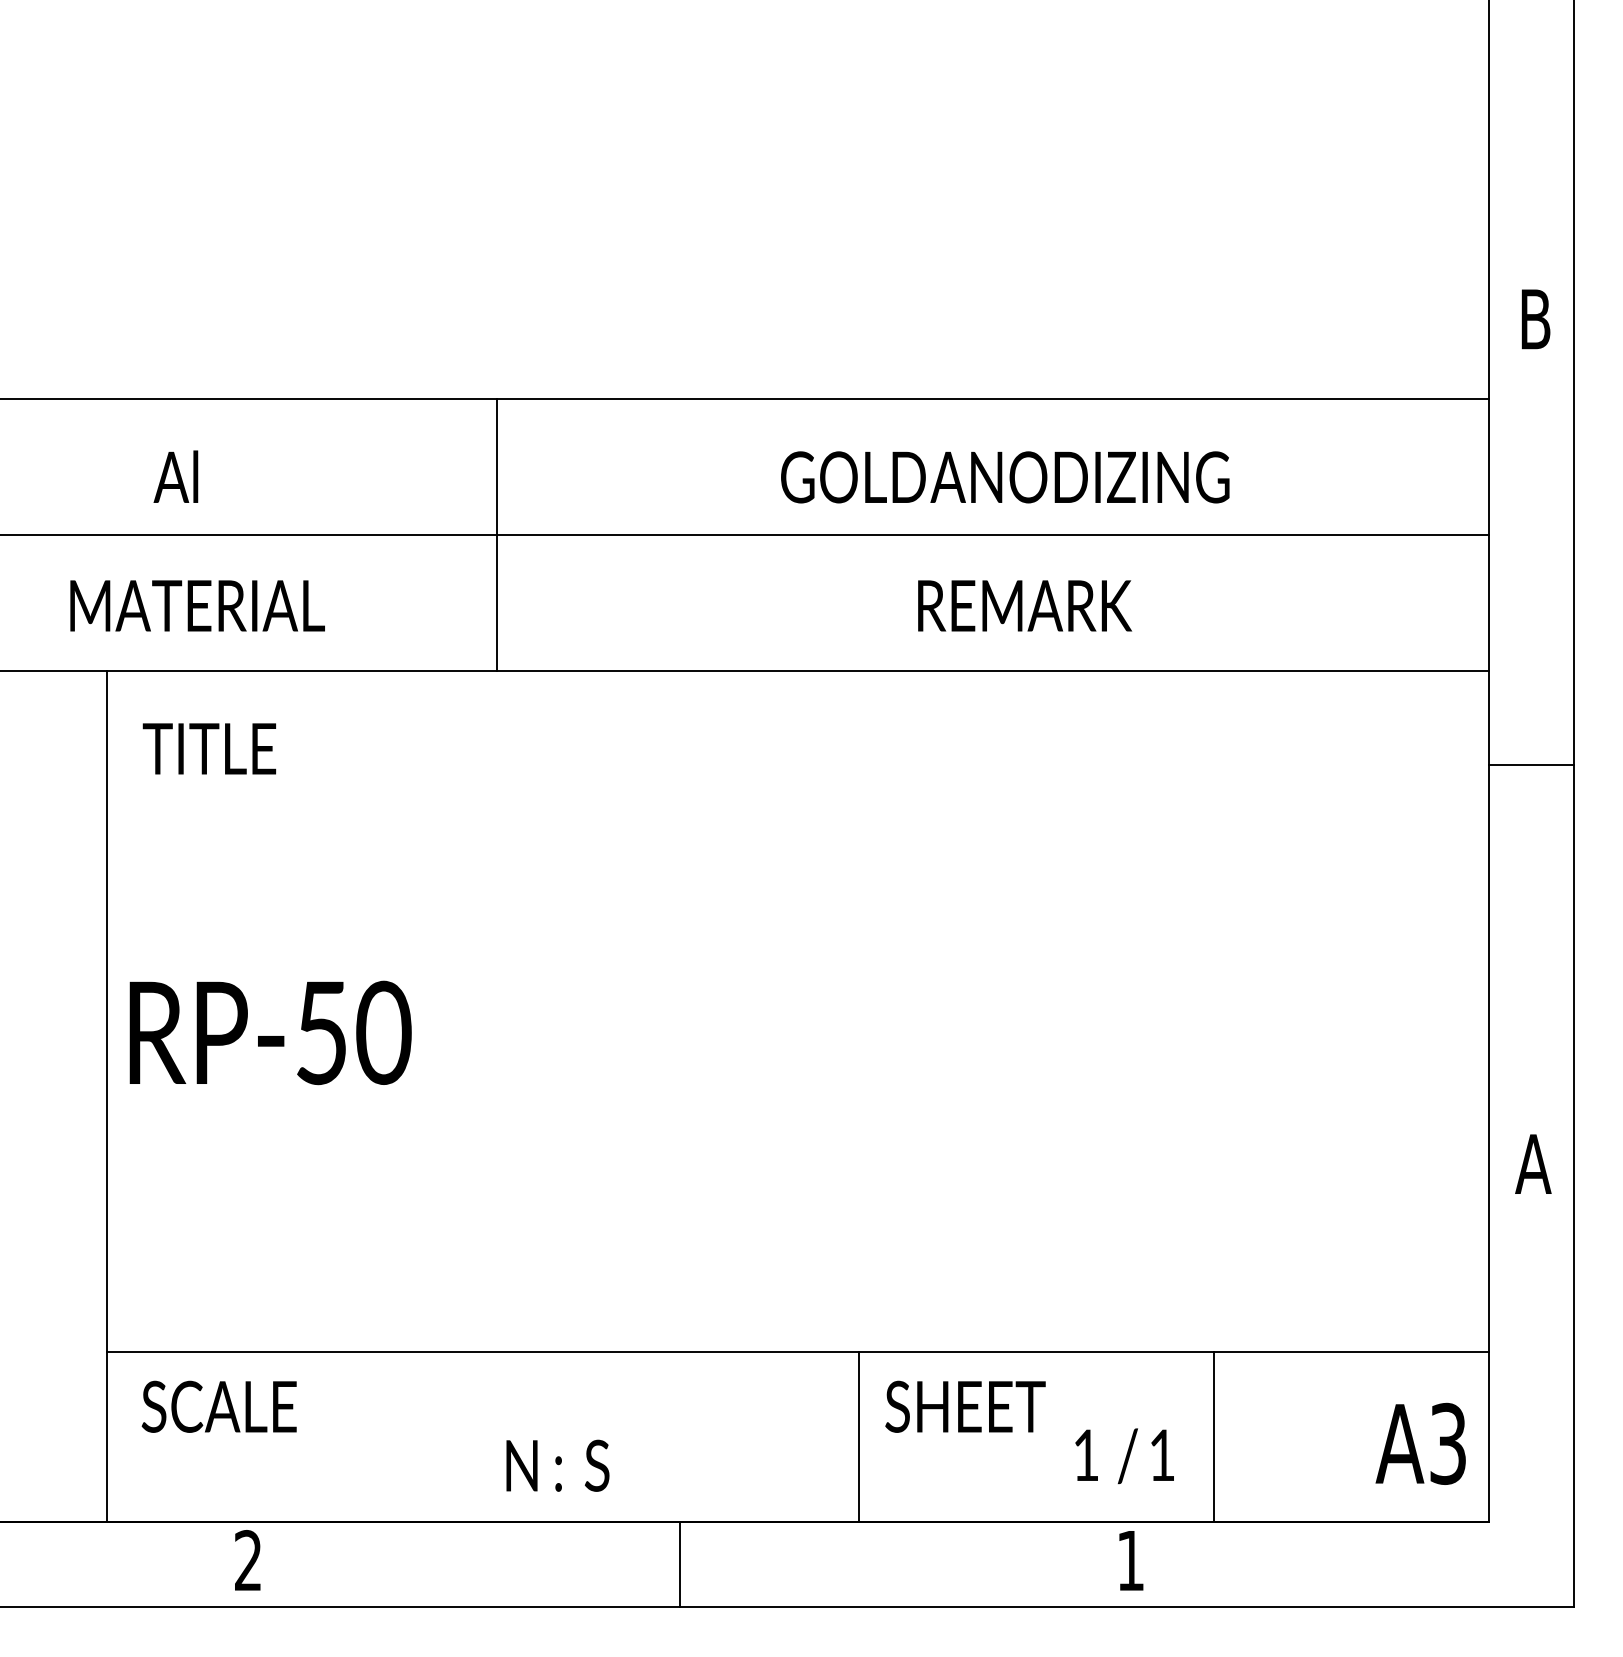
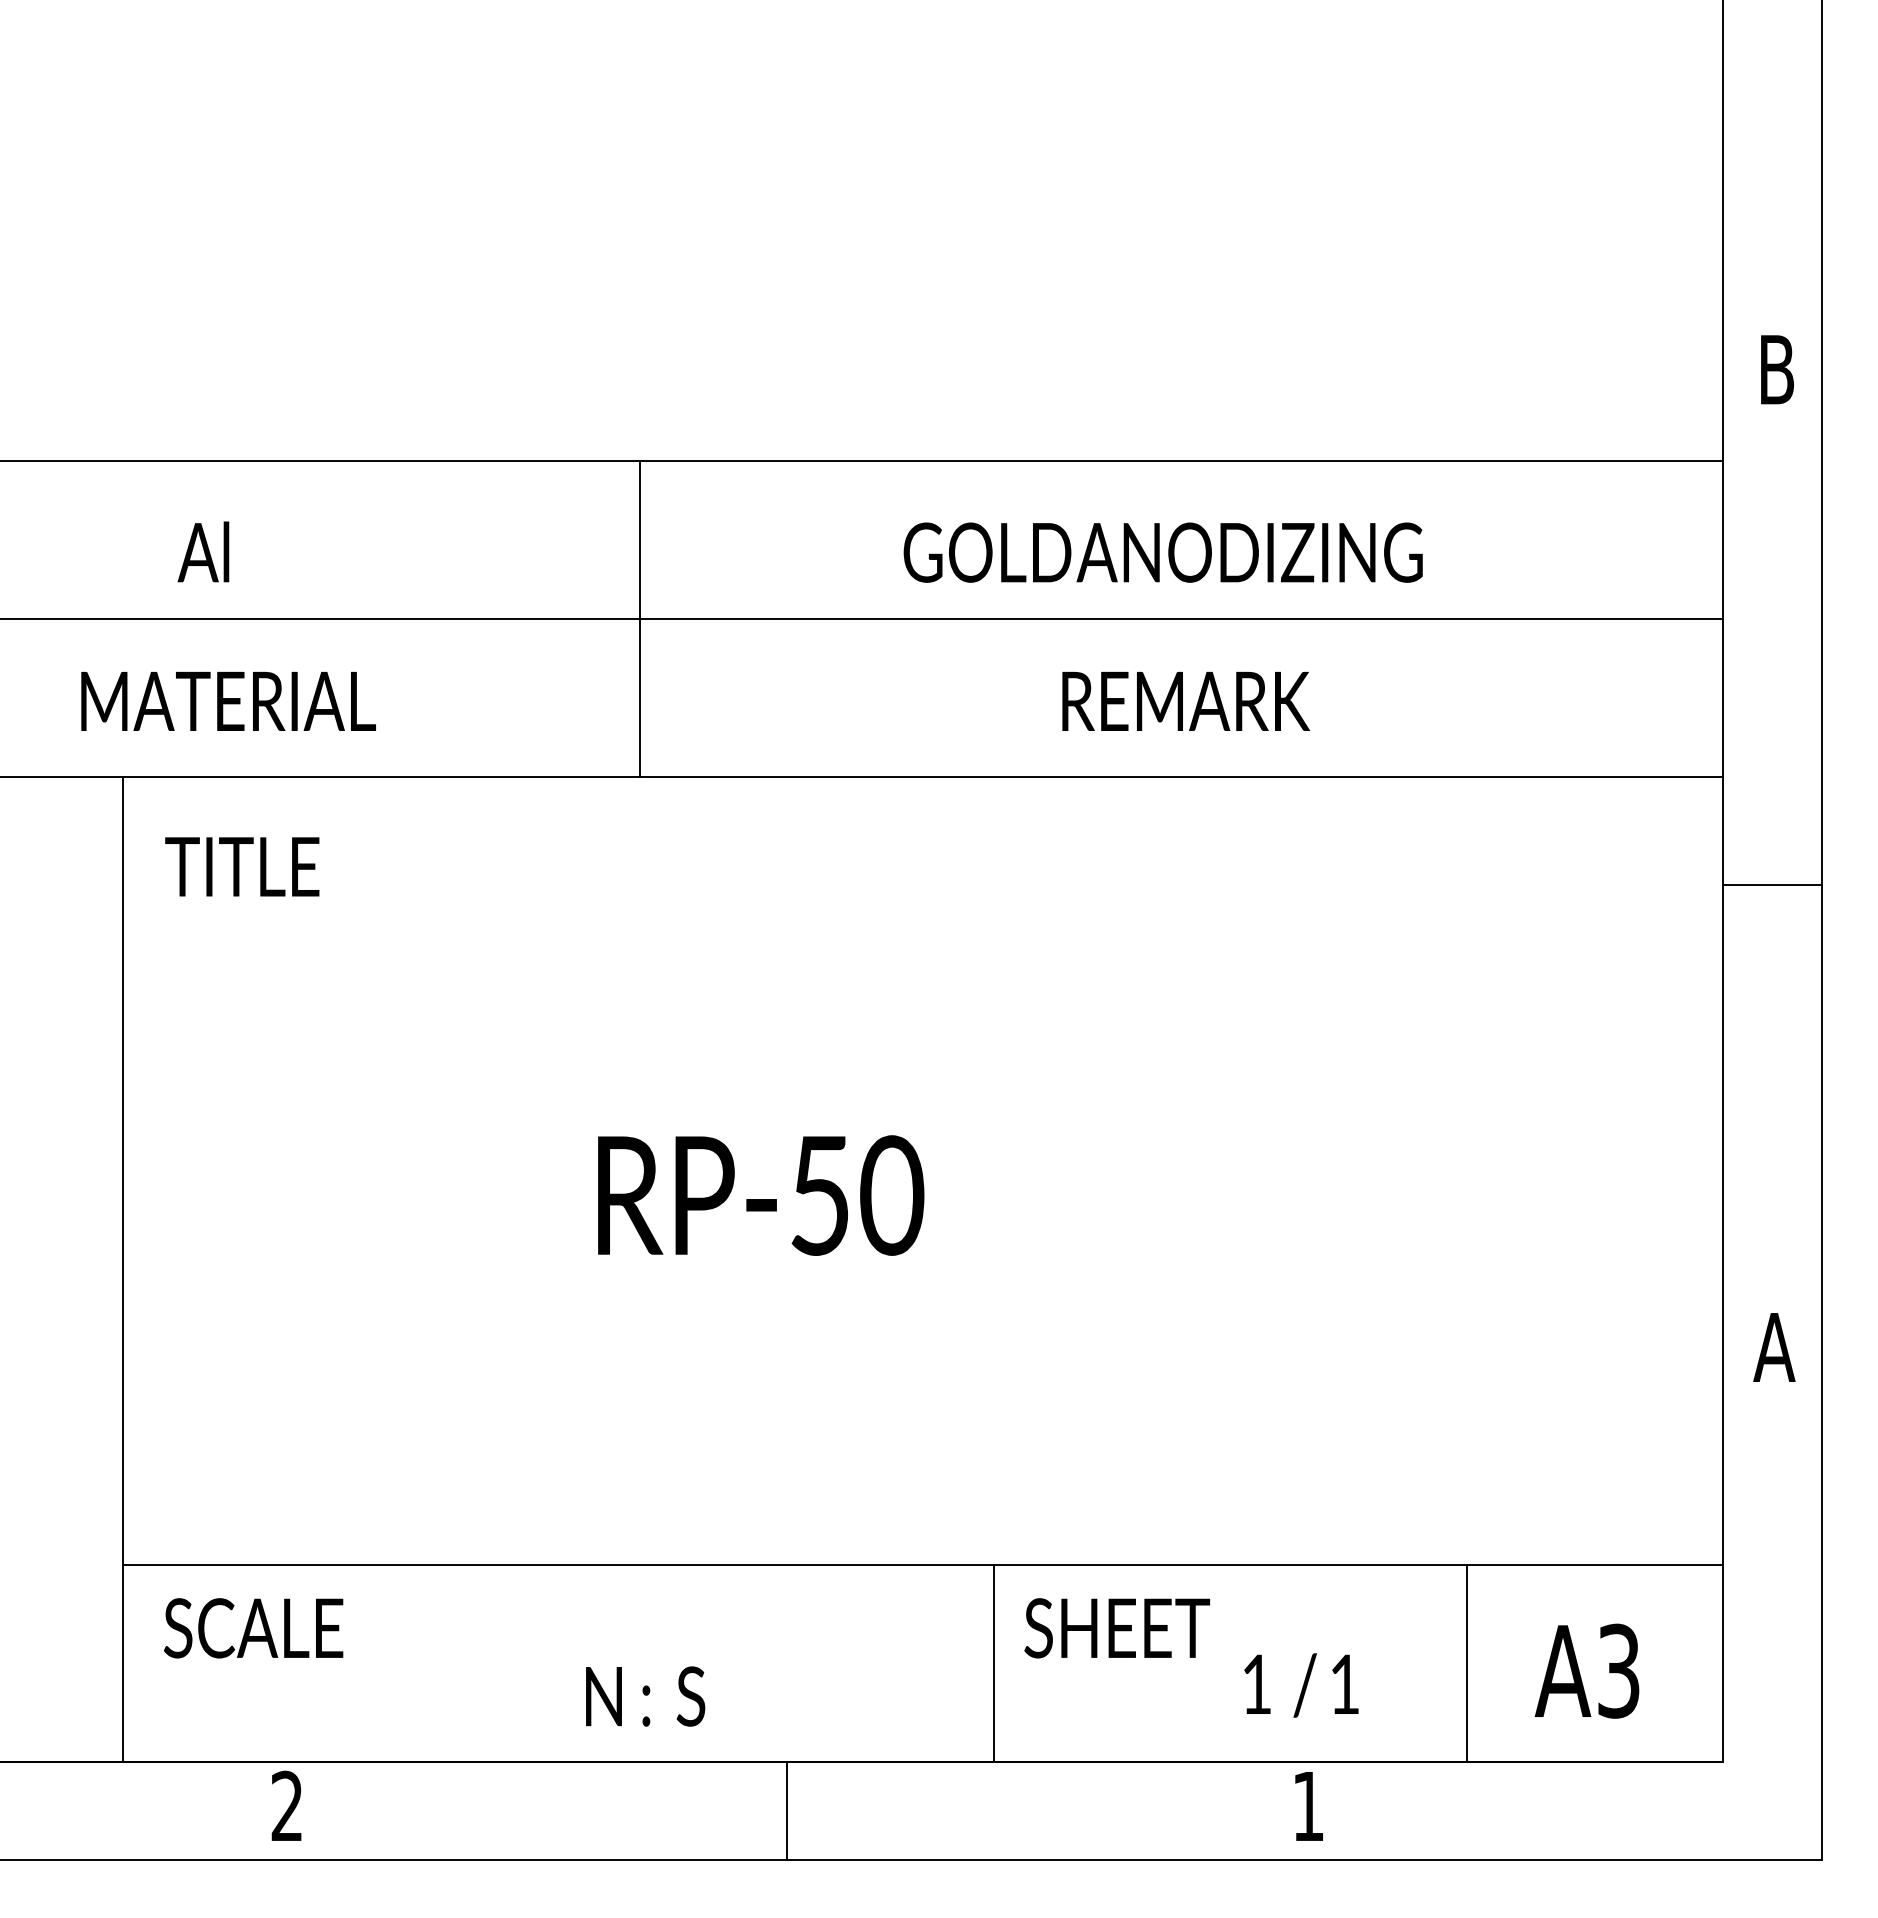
line: (497, 534) -> (639, 618), moved
text: (271, 1032) -> (761, 1195), moved
line: (1214, 1436) -> (1467, 1662), moved
text: (1420, 1443) -> (1586, 1670), moved

